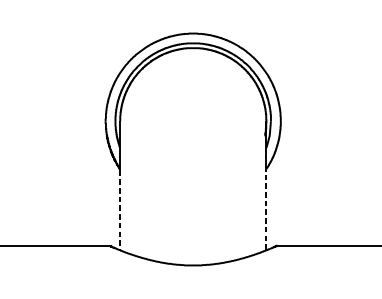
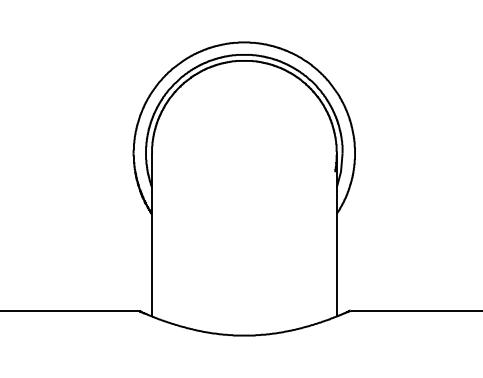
line: (120, 210) -> (152, 266), dashed -> solid
line: (266, 210) -> (336, 265), dashed -> solid

